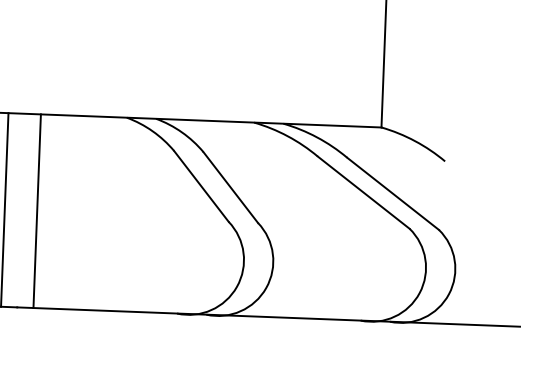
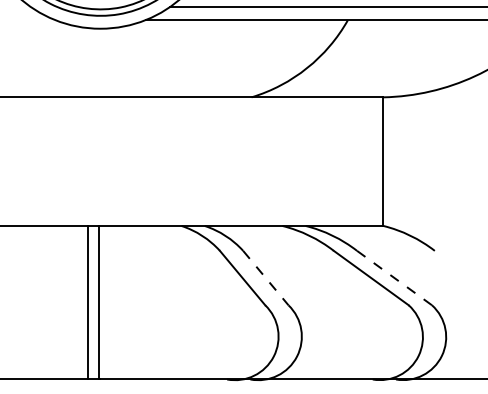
line: (231, 188) -> (266, 278), solid -> dashed
line: (392, 194) -> (394, 278), solid -> dashed
line: (37, 210) -> (99, 302), moved

